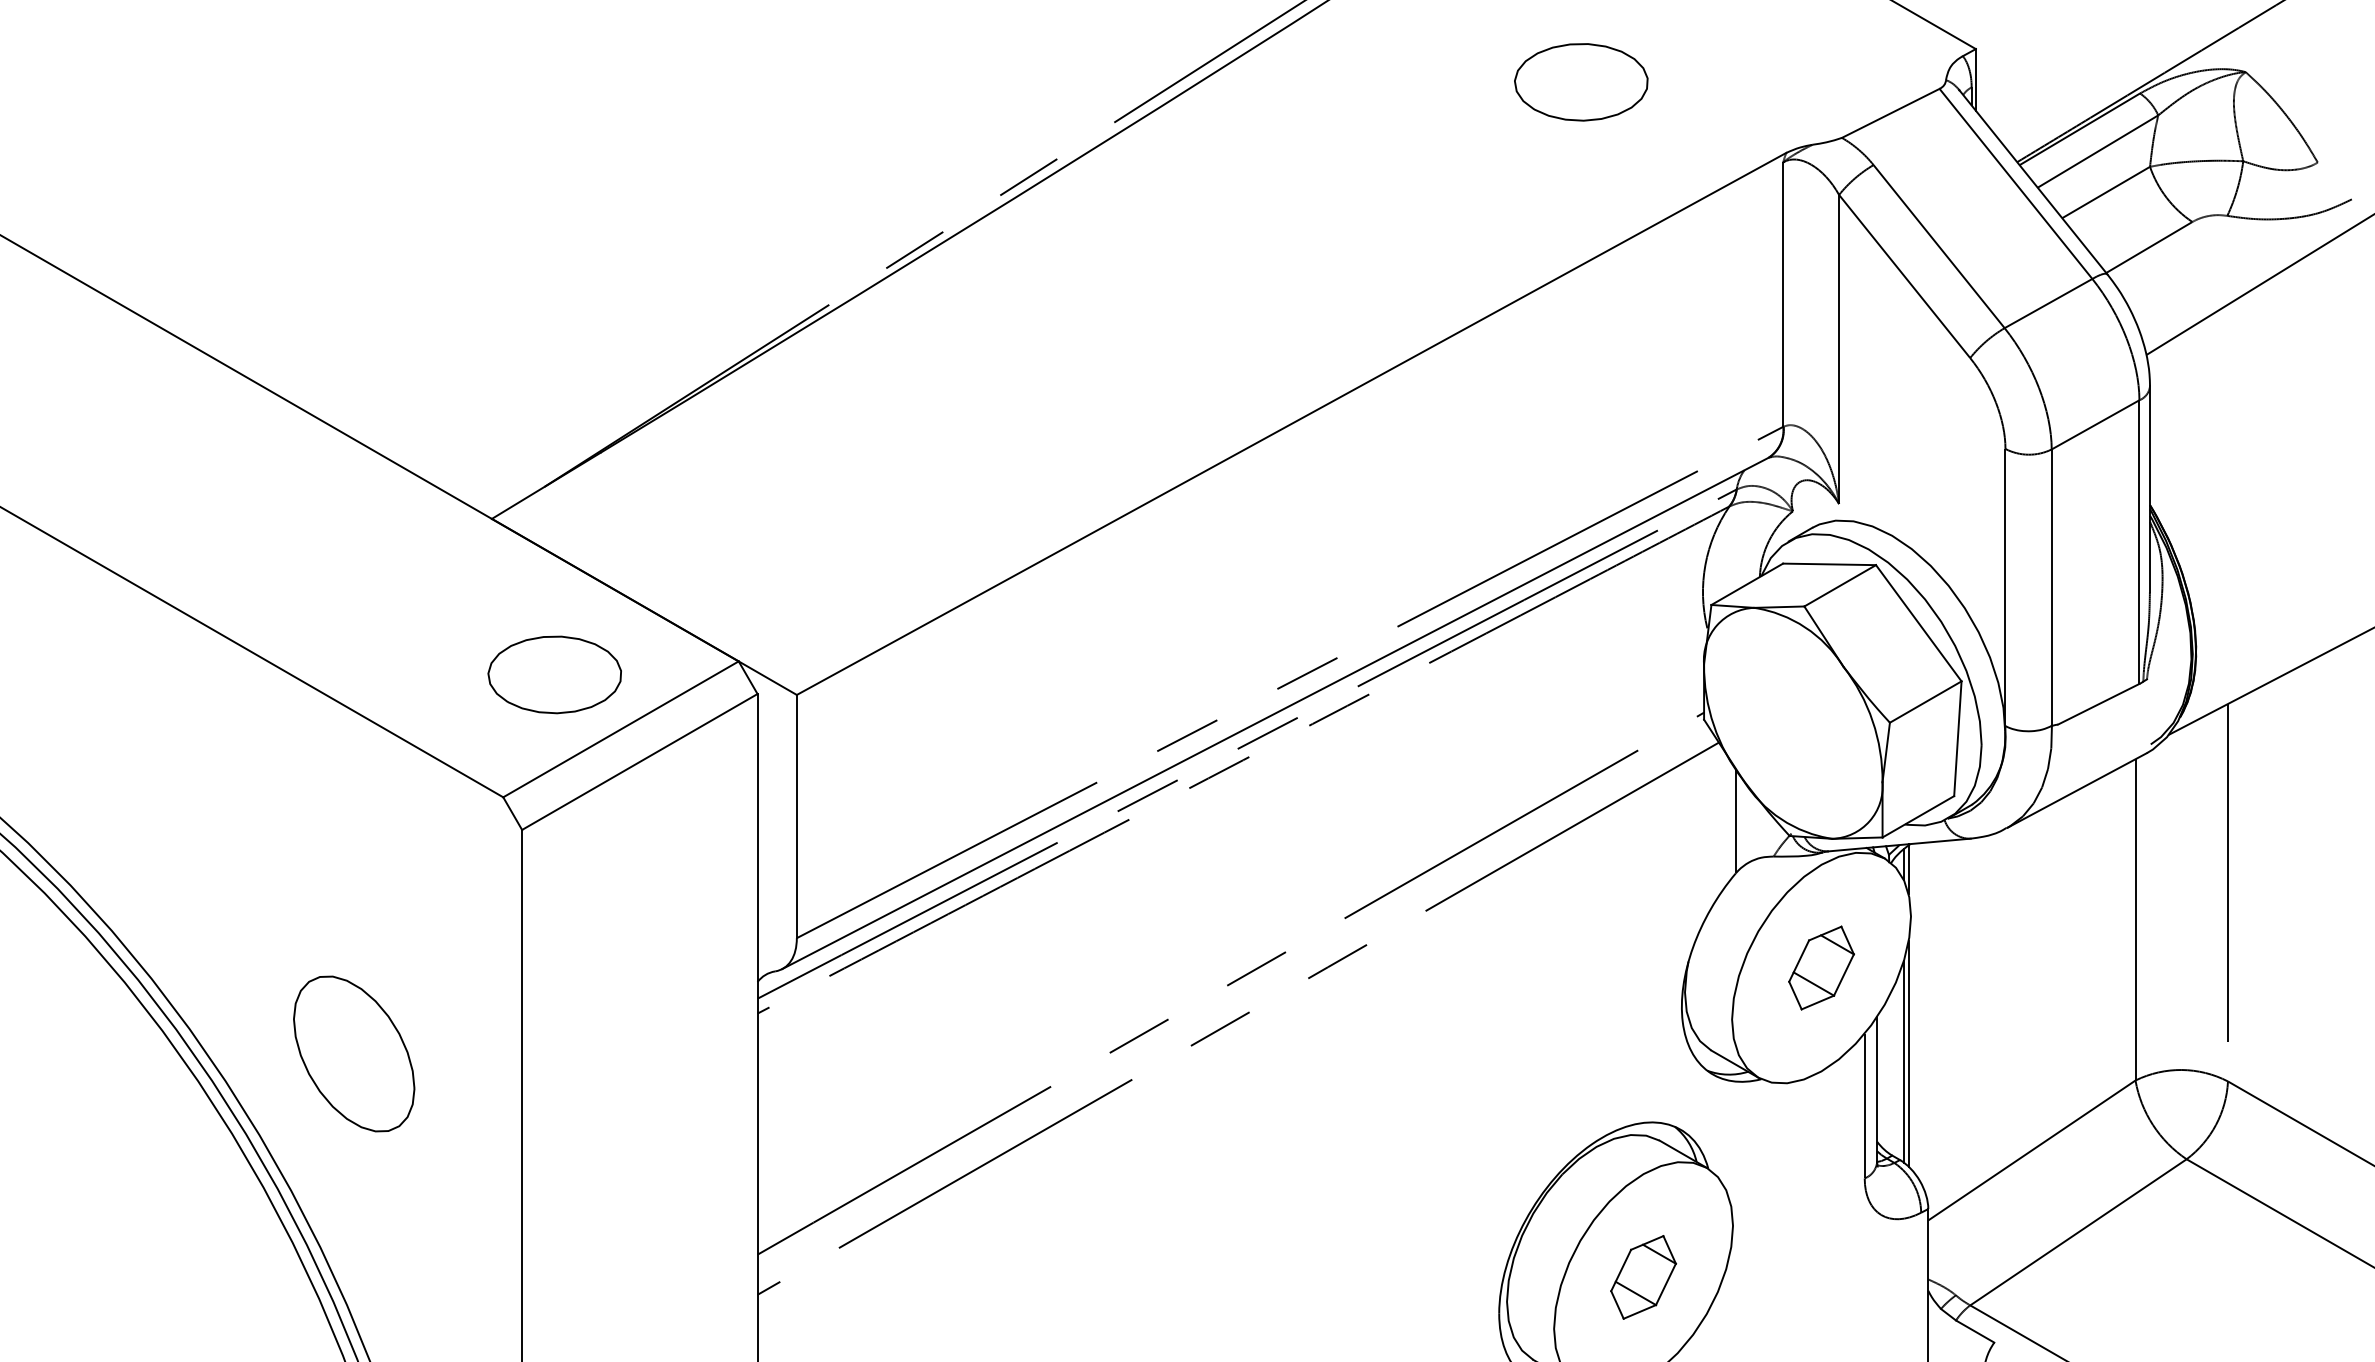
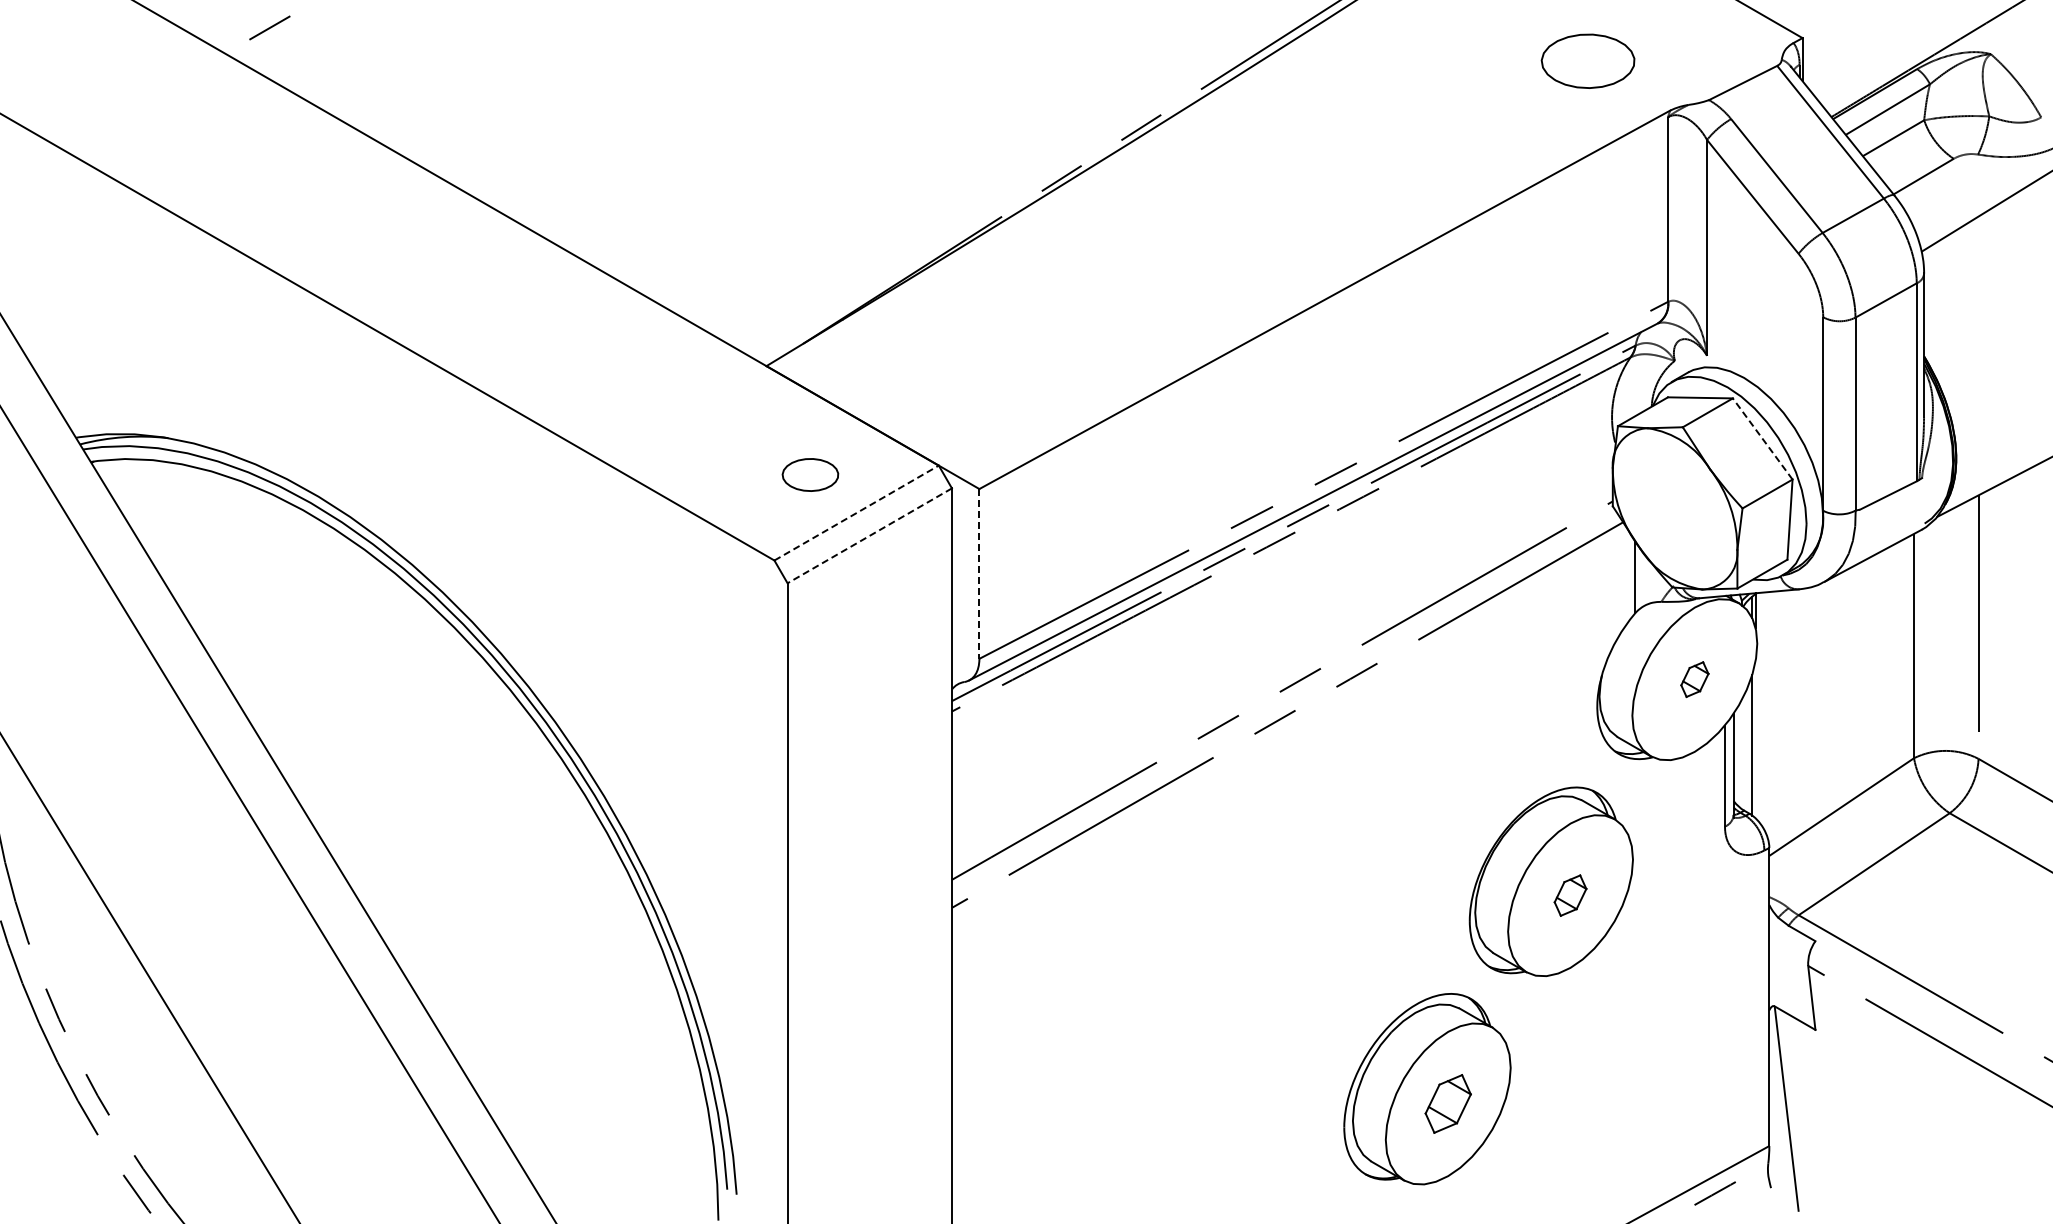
part: (1580, 81) -> (1587, 60), moved
line: (1918, 622) -> (1762, 438), solid -> dashed
part: (554, 674) -> (810, 474), size x0.6
line: (620, 729) -> (856, 513), solid -> dashed
line: (639, 761) -> (869, 535), solid -> dashed
line: (796, 815) -> (979, 573), solid -> dashed
part: (1821, 967) -> (1694, 679), size x0.6
part: (354, 1053) -> (670, 739), removed
line: (1908, 1053) -> (1755, 739), removed
part: (1643, 1277) -> (1570, 895), size x0.7

